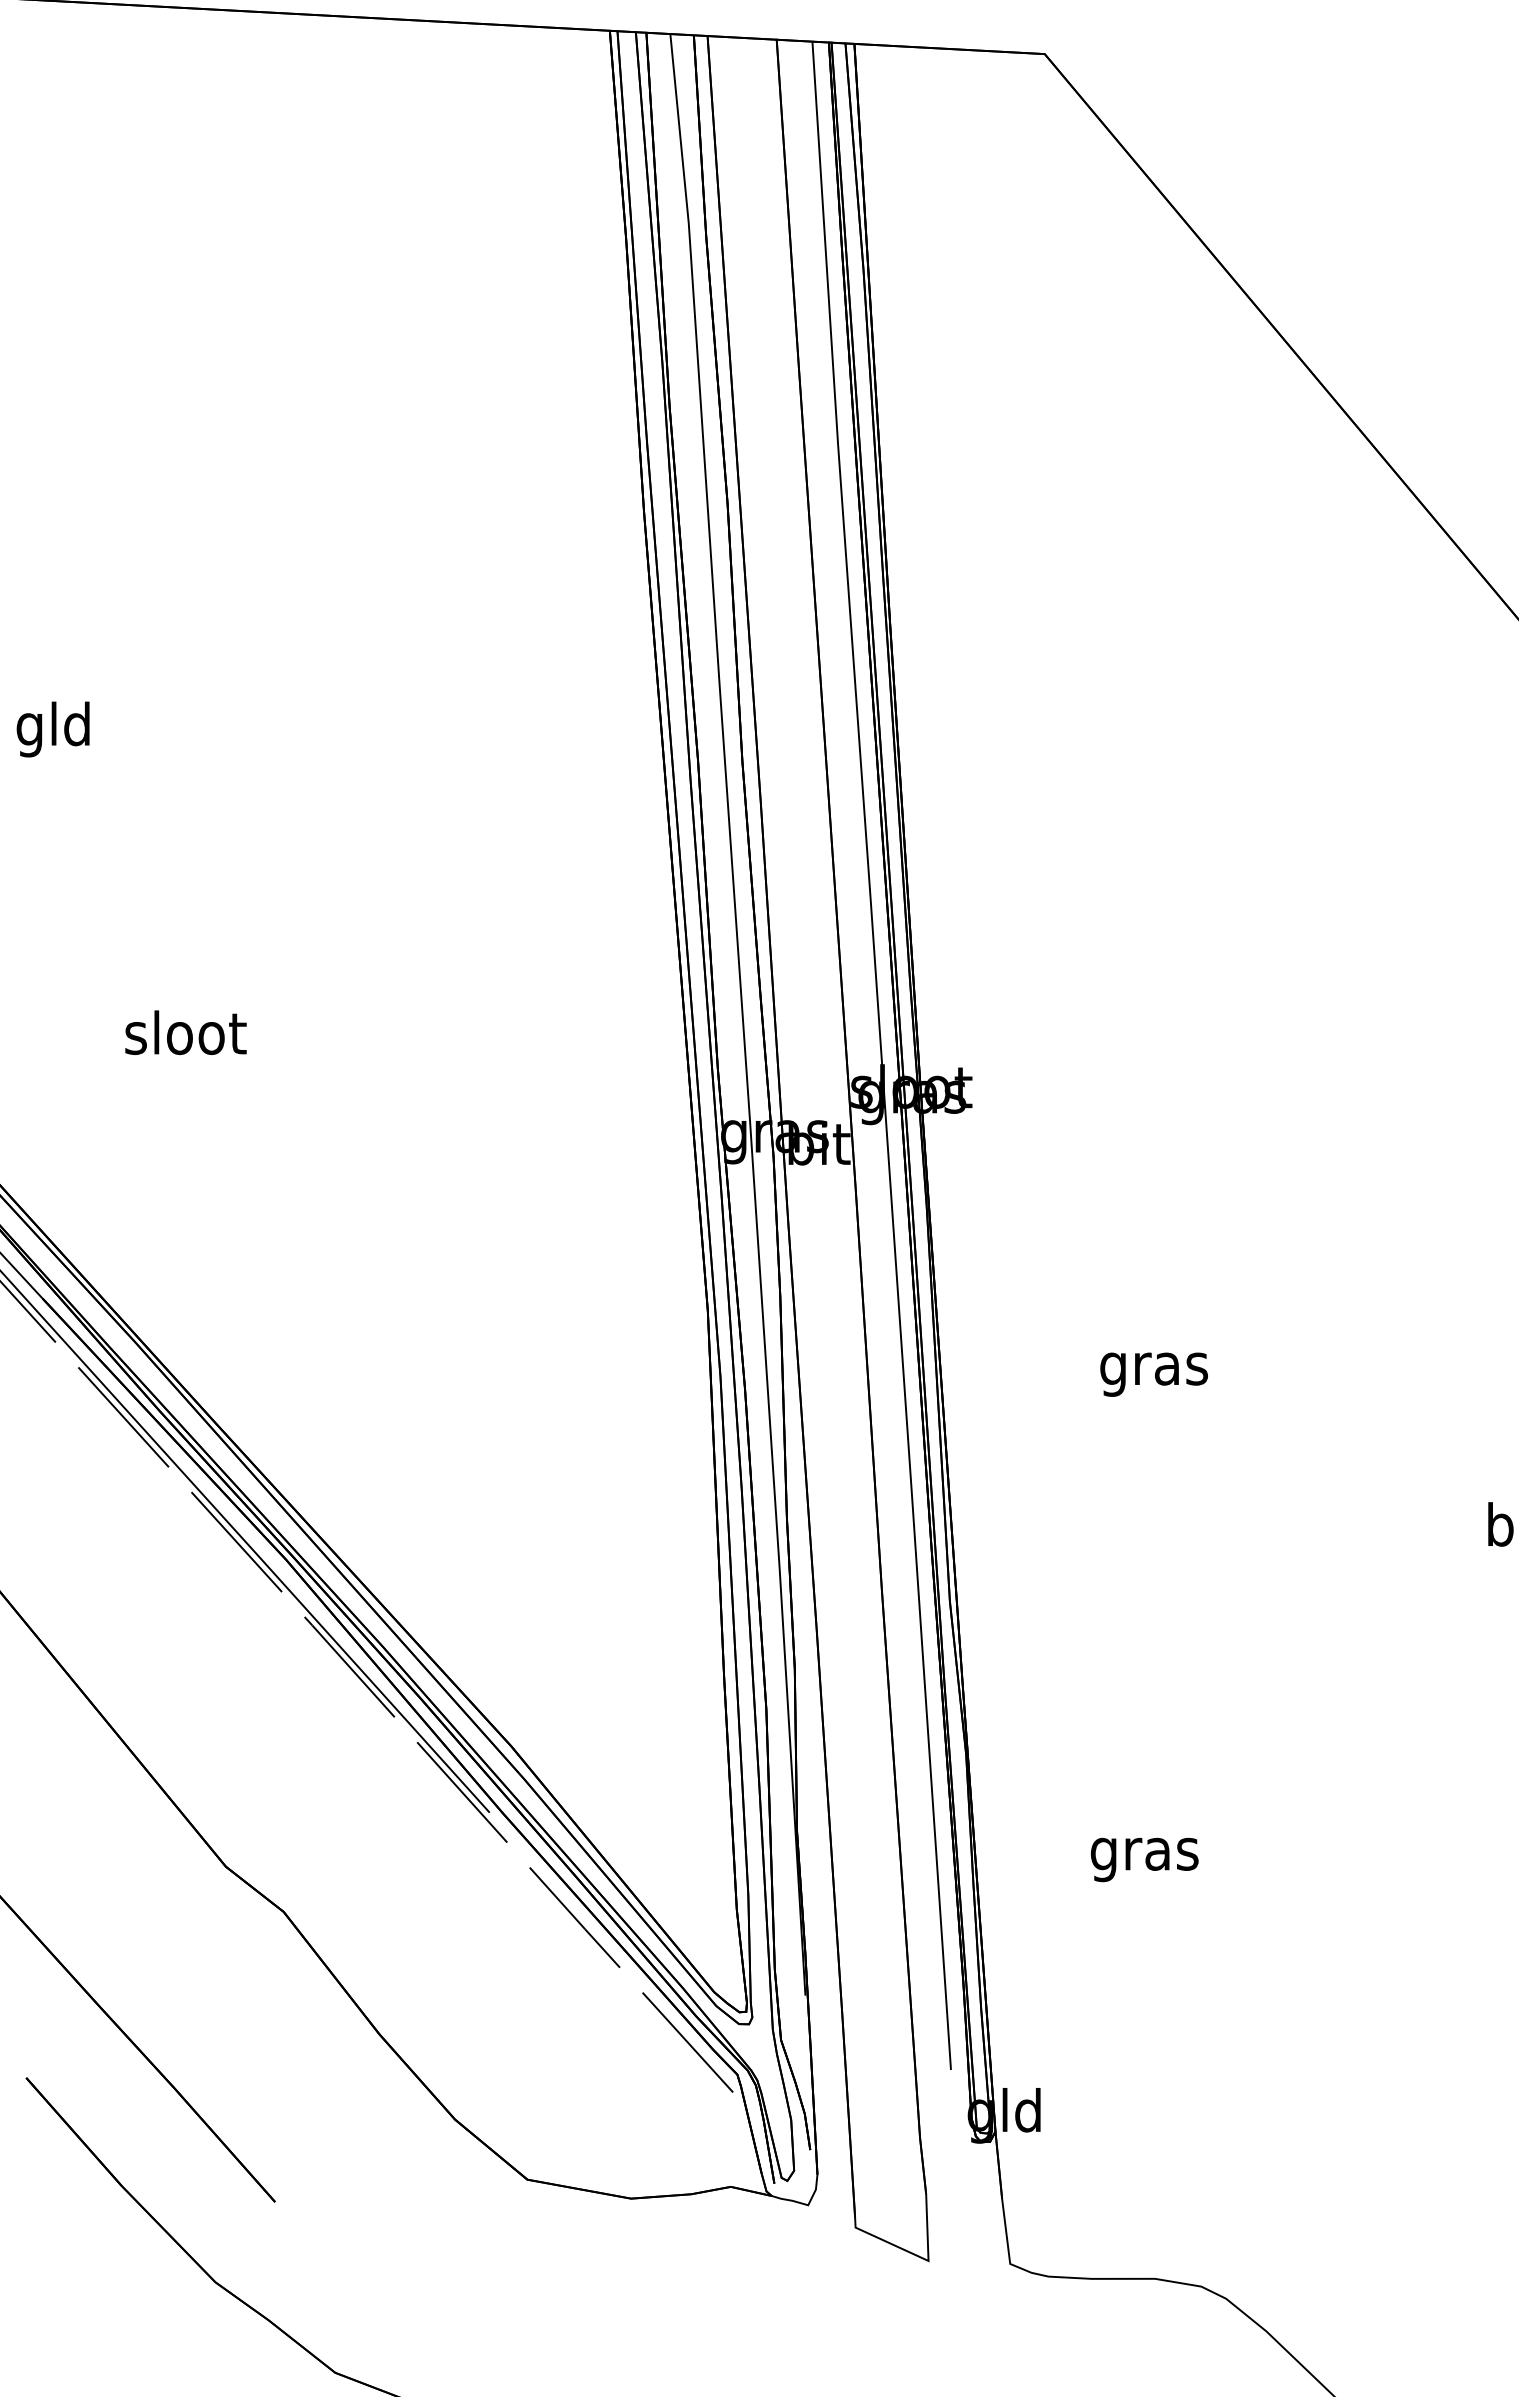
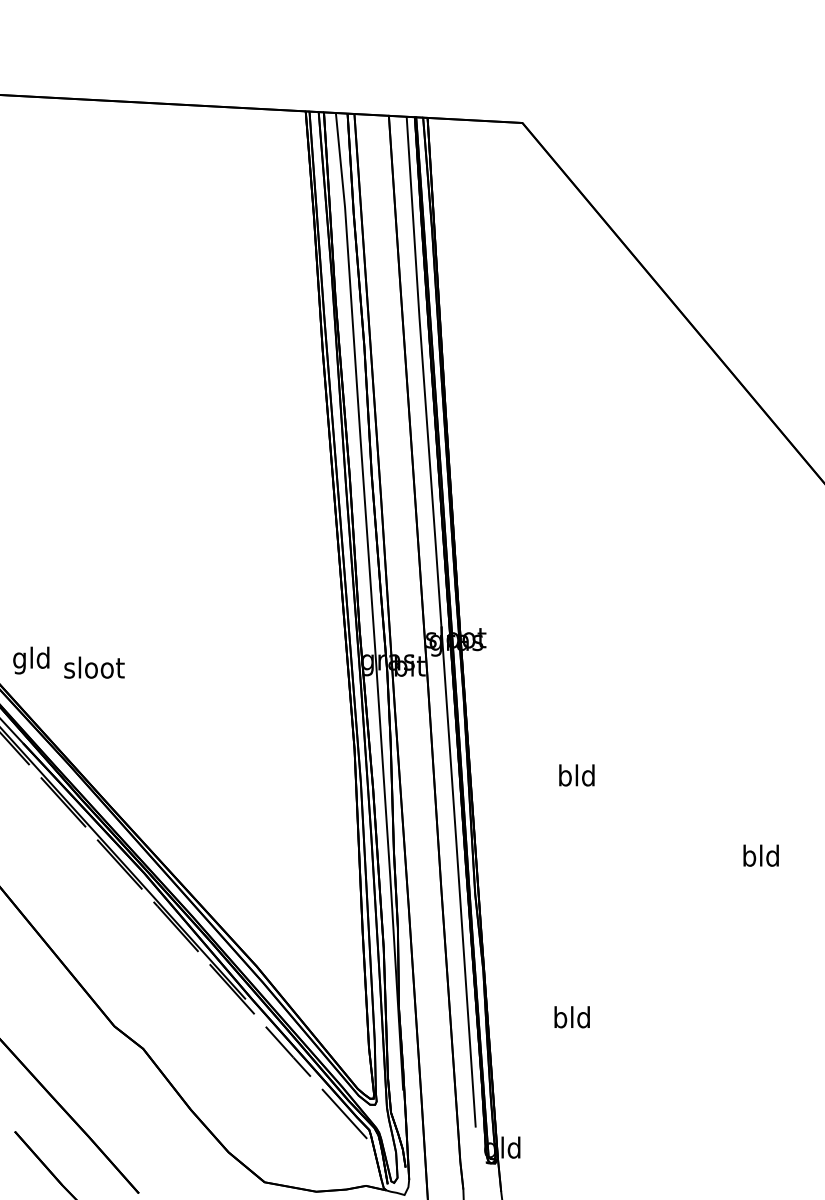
text: (53, 729) -> (31, 660), moved
text: (185, 1032) -> (94, 667), moved
text: (1153, 1369) -> (576, 778), gras -> bld
text: (1145, 1853) -> (572, 1019), gras -> bld

